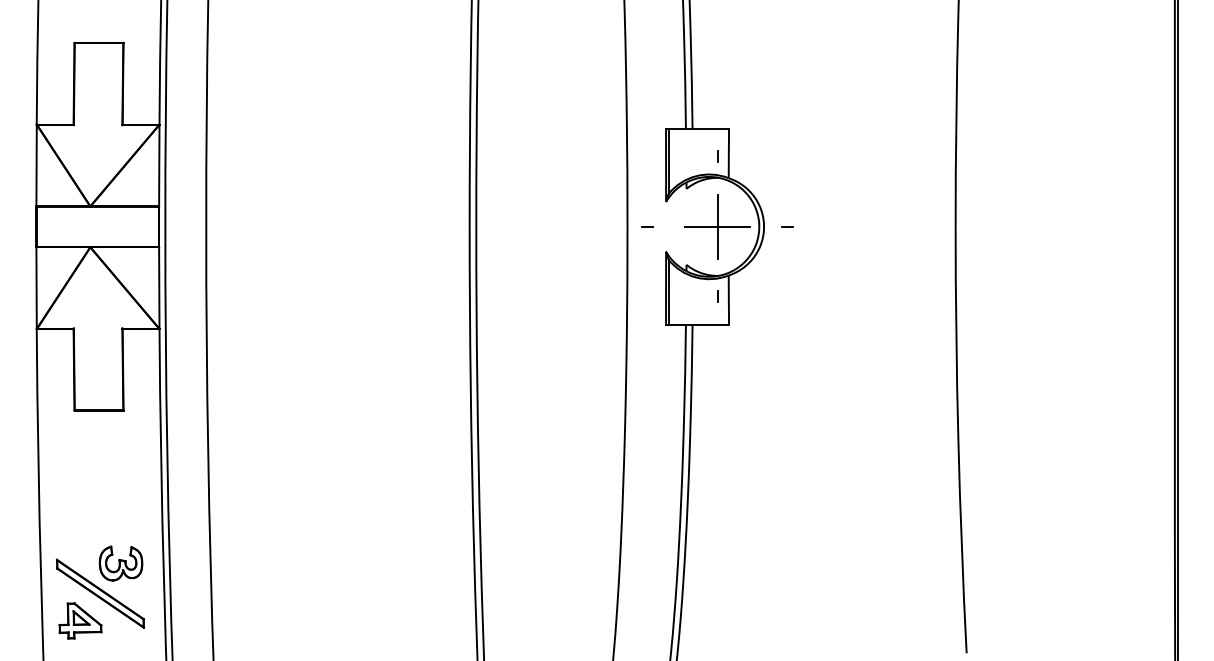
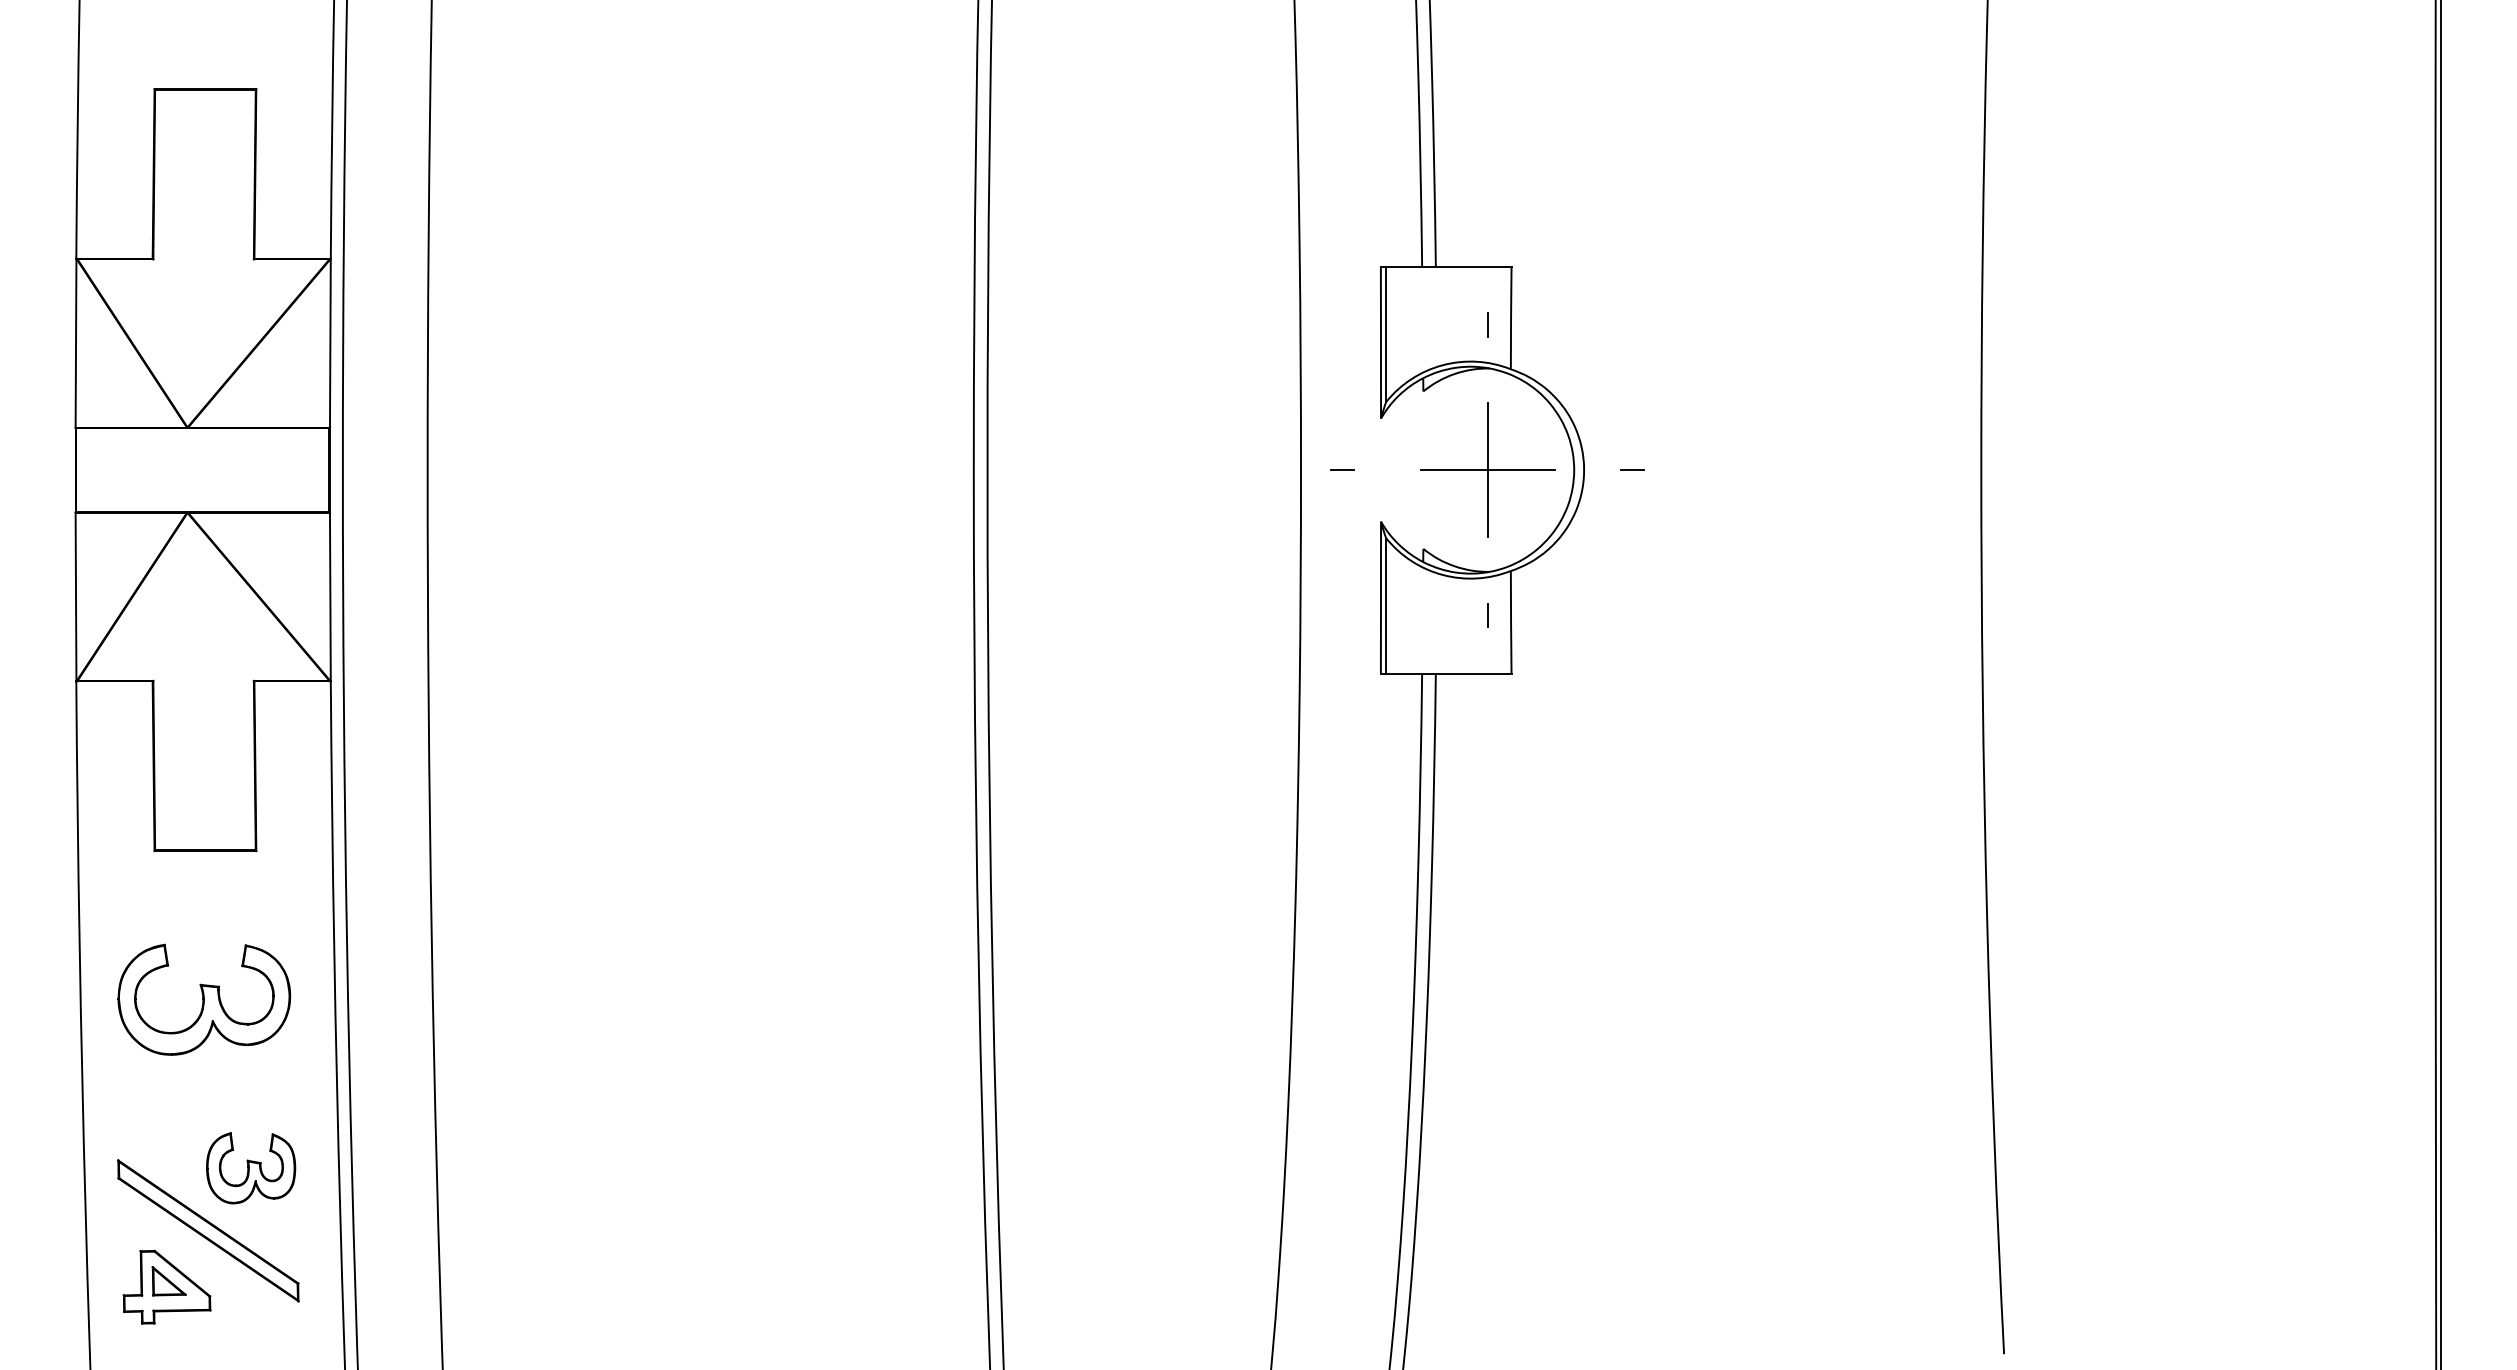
part: (98, 481) -> (204, 998), added

